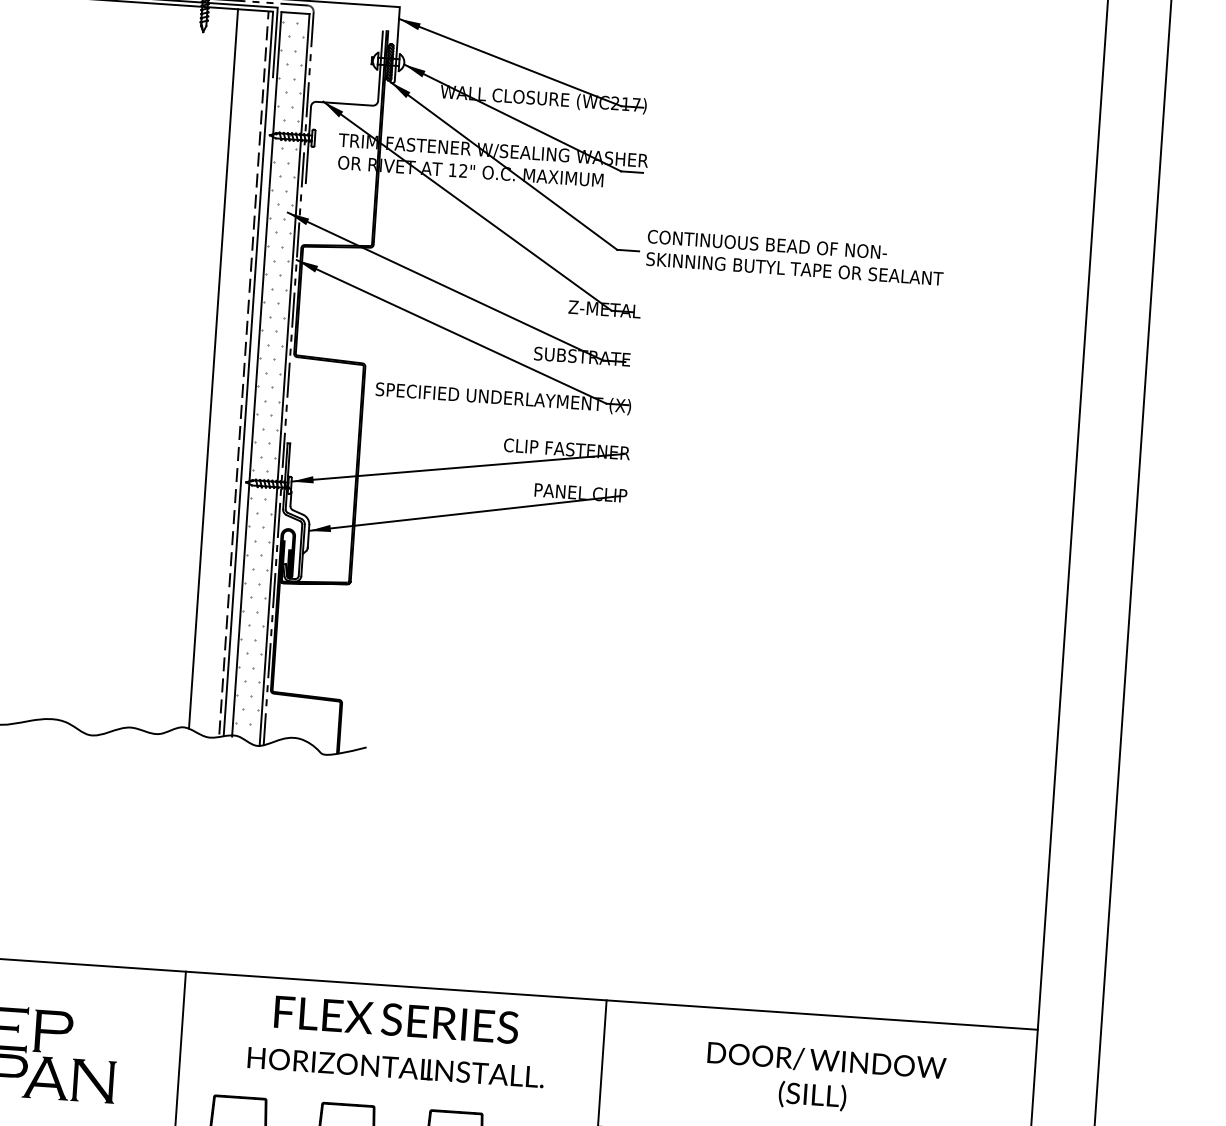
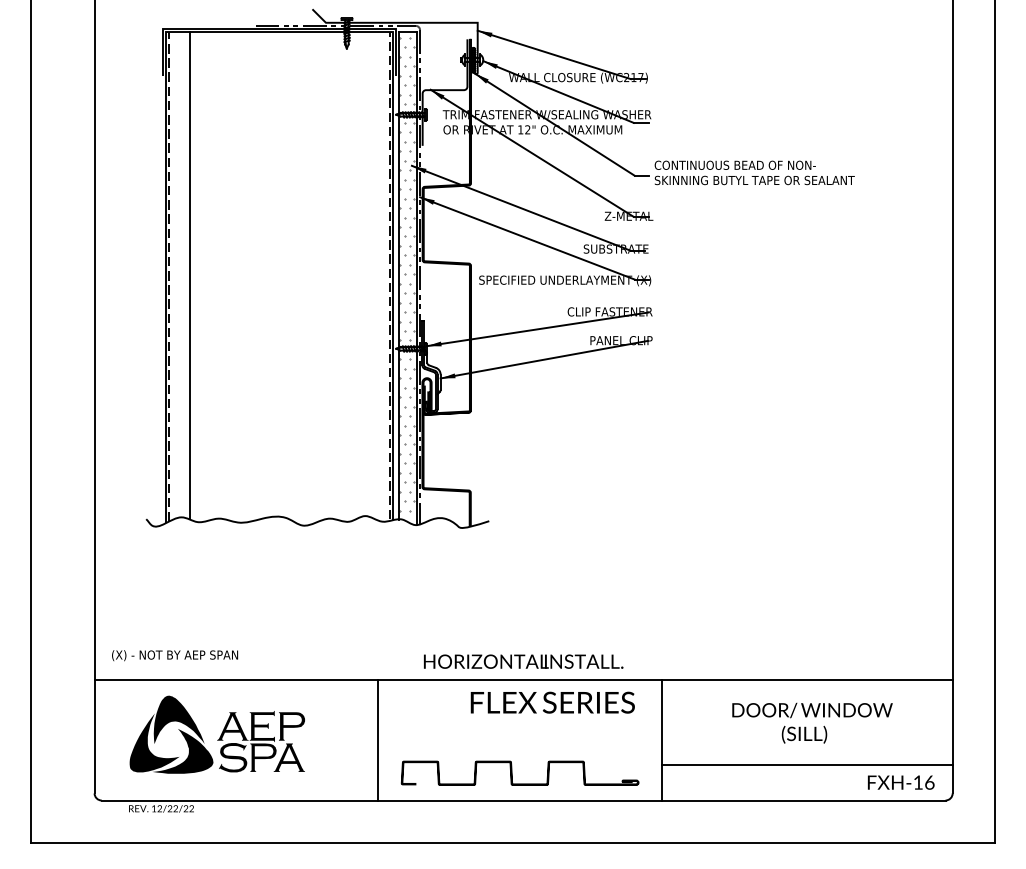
line: (214, 368) -> (369, 273), removed
text: (396, 1019) -> (552, 702), moved
text: (395, 1067) -> (523, 661), moved
fill: (93, 1080) -> (321, 757), removed

